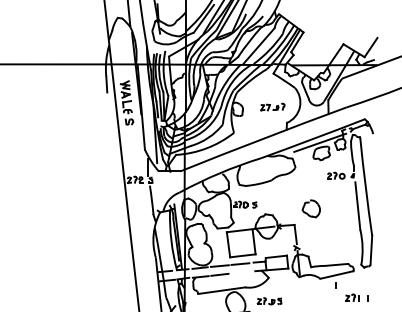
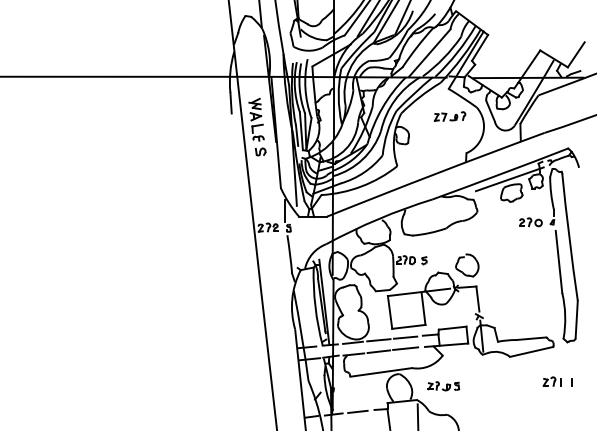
part: (273, 107) -> (450, 116), moved
part: (311, 208) -> (467, 265), moved
line: (240, 272) -> (405, 348), added
line: (335, 285) -> (529, 365), removed

